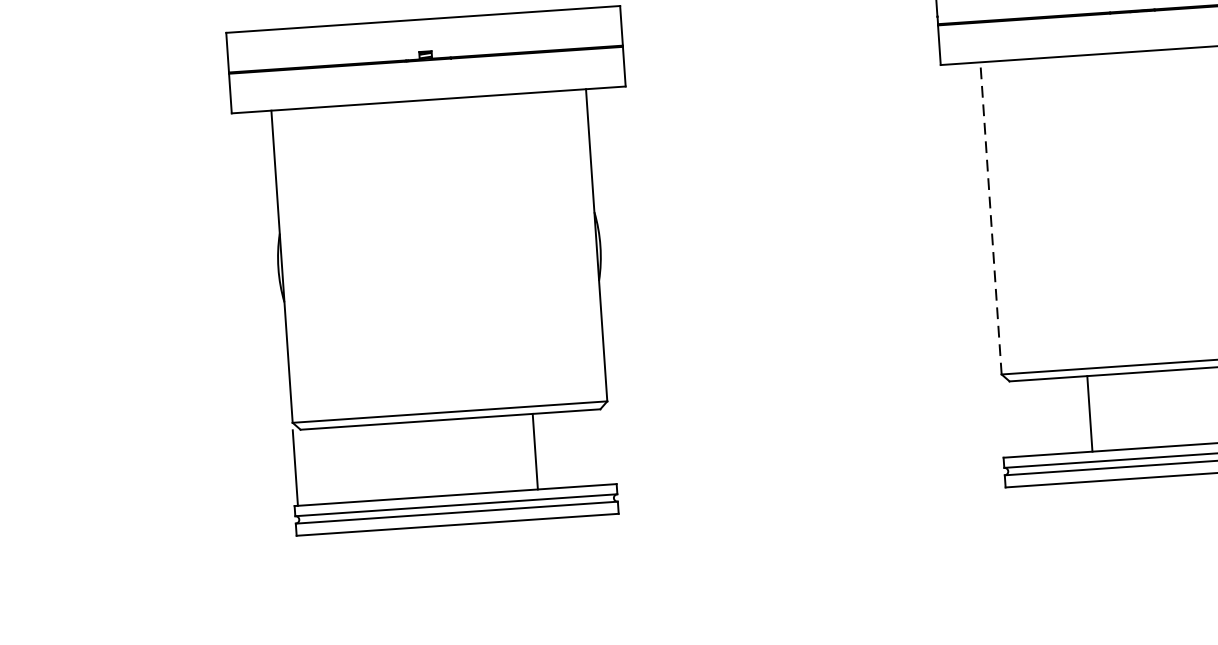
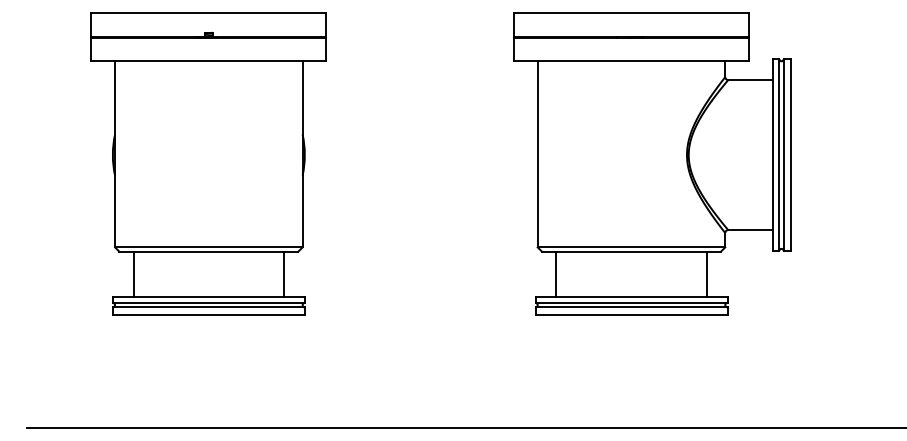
line: (990, 217) -> (537, 153), dashed -> solid
line: (1089, 412) -> (556, 273), moved
line: (534, 450) -> (283, 273), moved
line: (294, 466) -> (133, 273), moved

